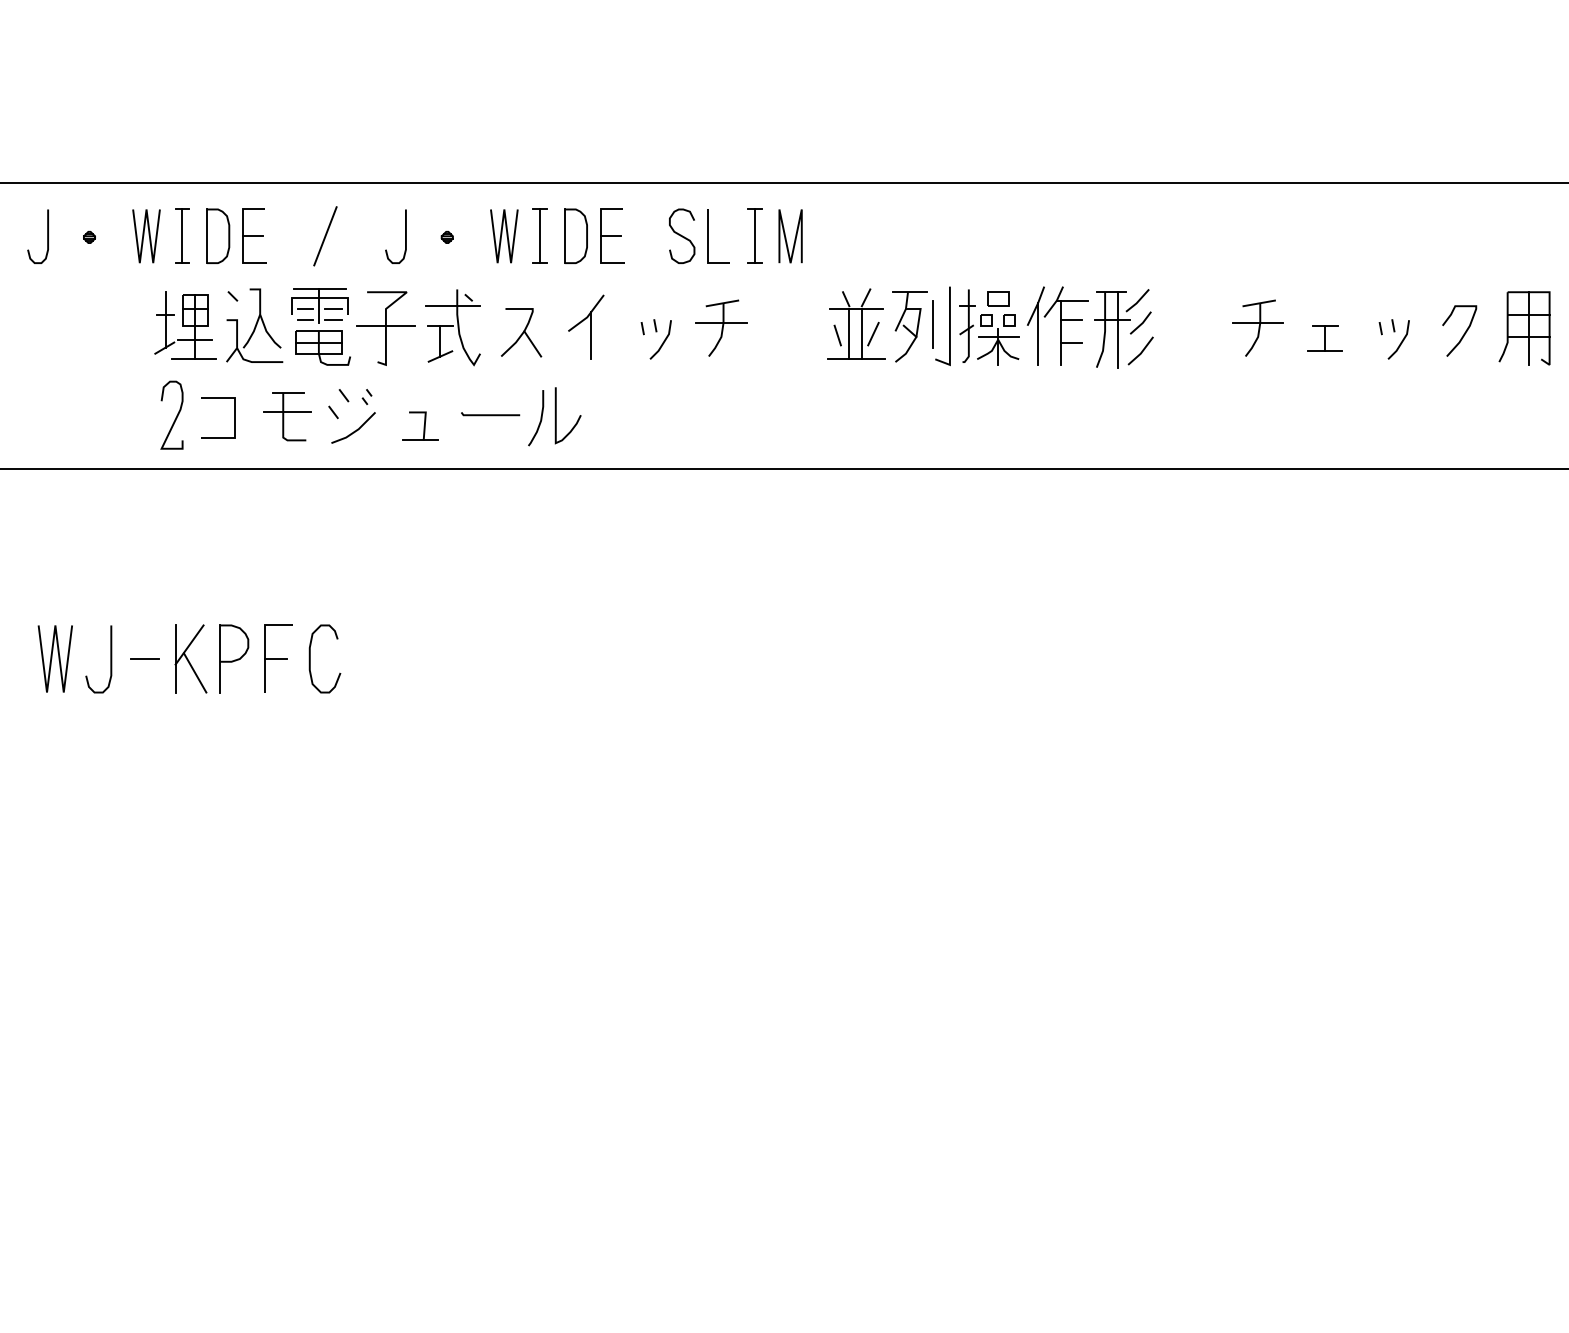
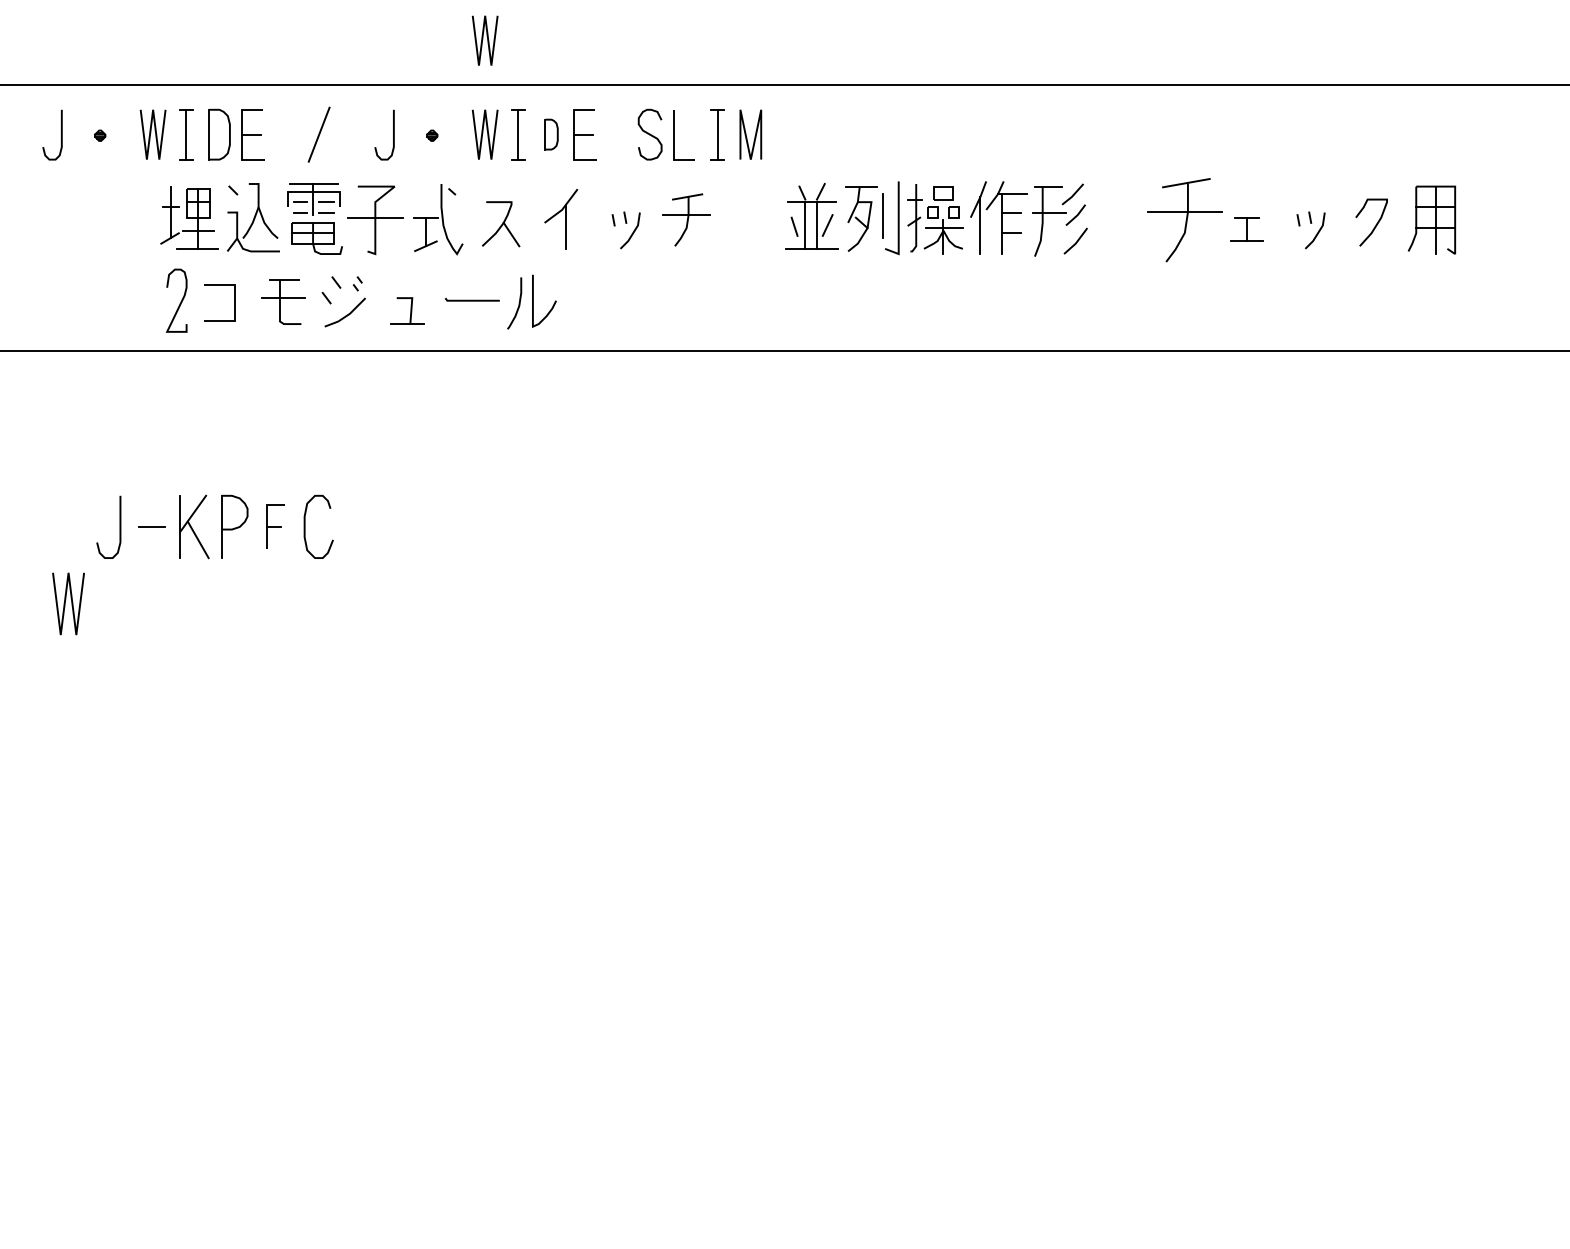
line: (502, 133) -> (483, 39), added
part: (575, 236) -> (551, 134), size x0.6
line: (452, 306) -> (437, 199), removed
part: (1257, 327) -> (1184, 219), size x1.6
line: (1117, 329) -> (1054, 221), removed
line: (52, 658) -> (65, 603), moved
part: (278, 658) -> (275, 526), size x0.7

